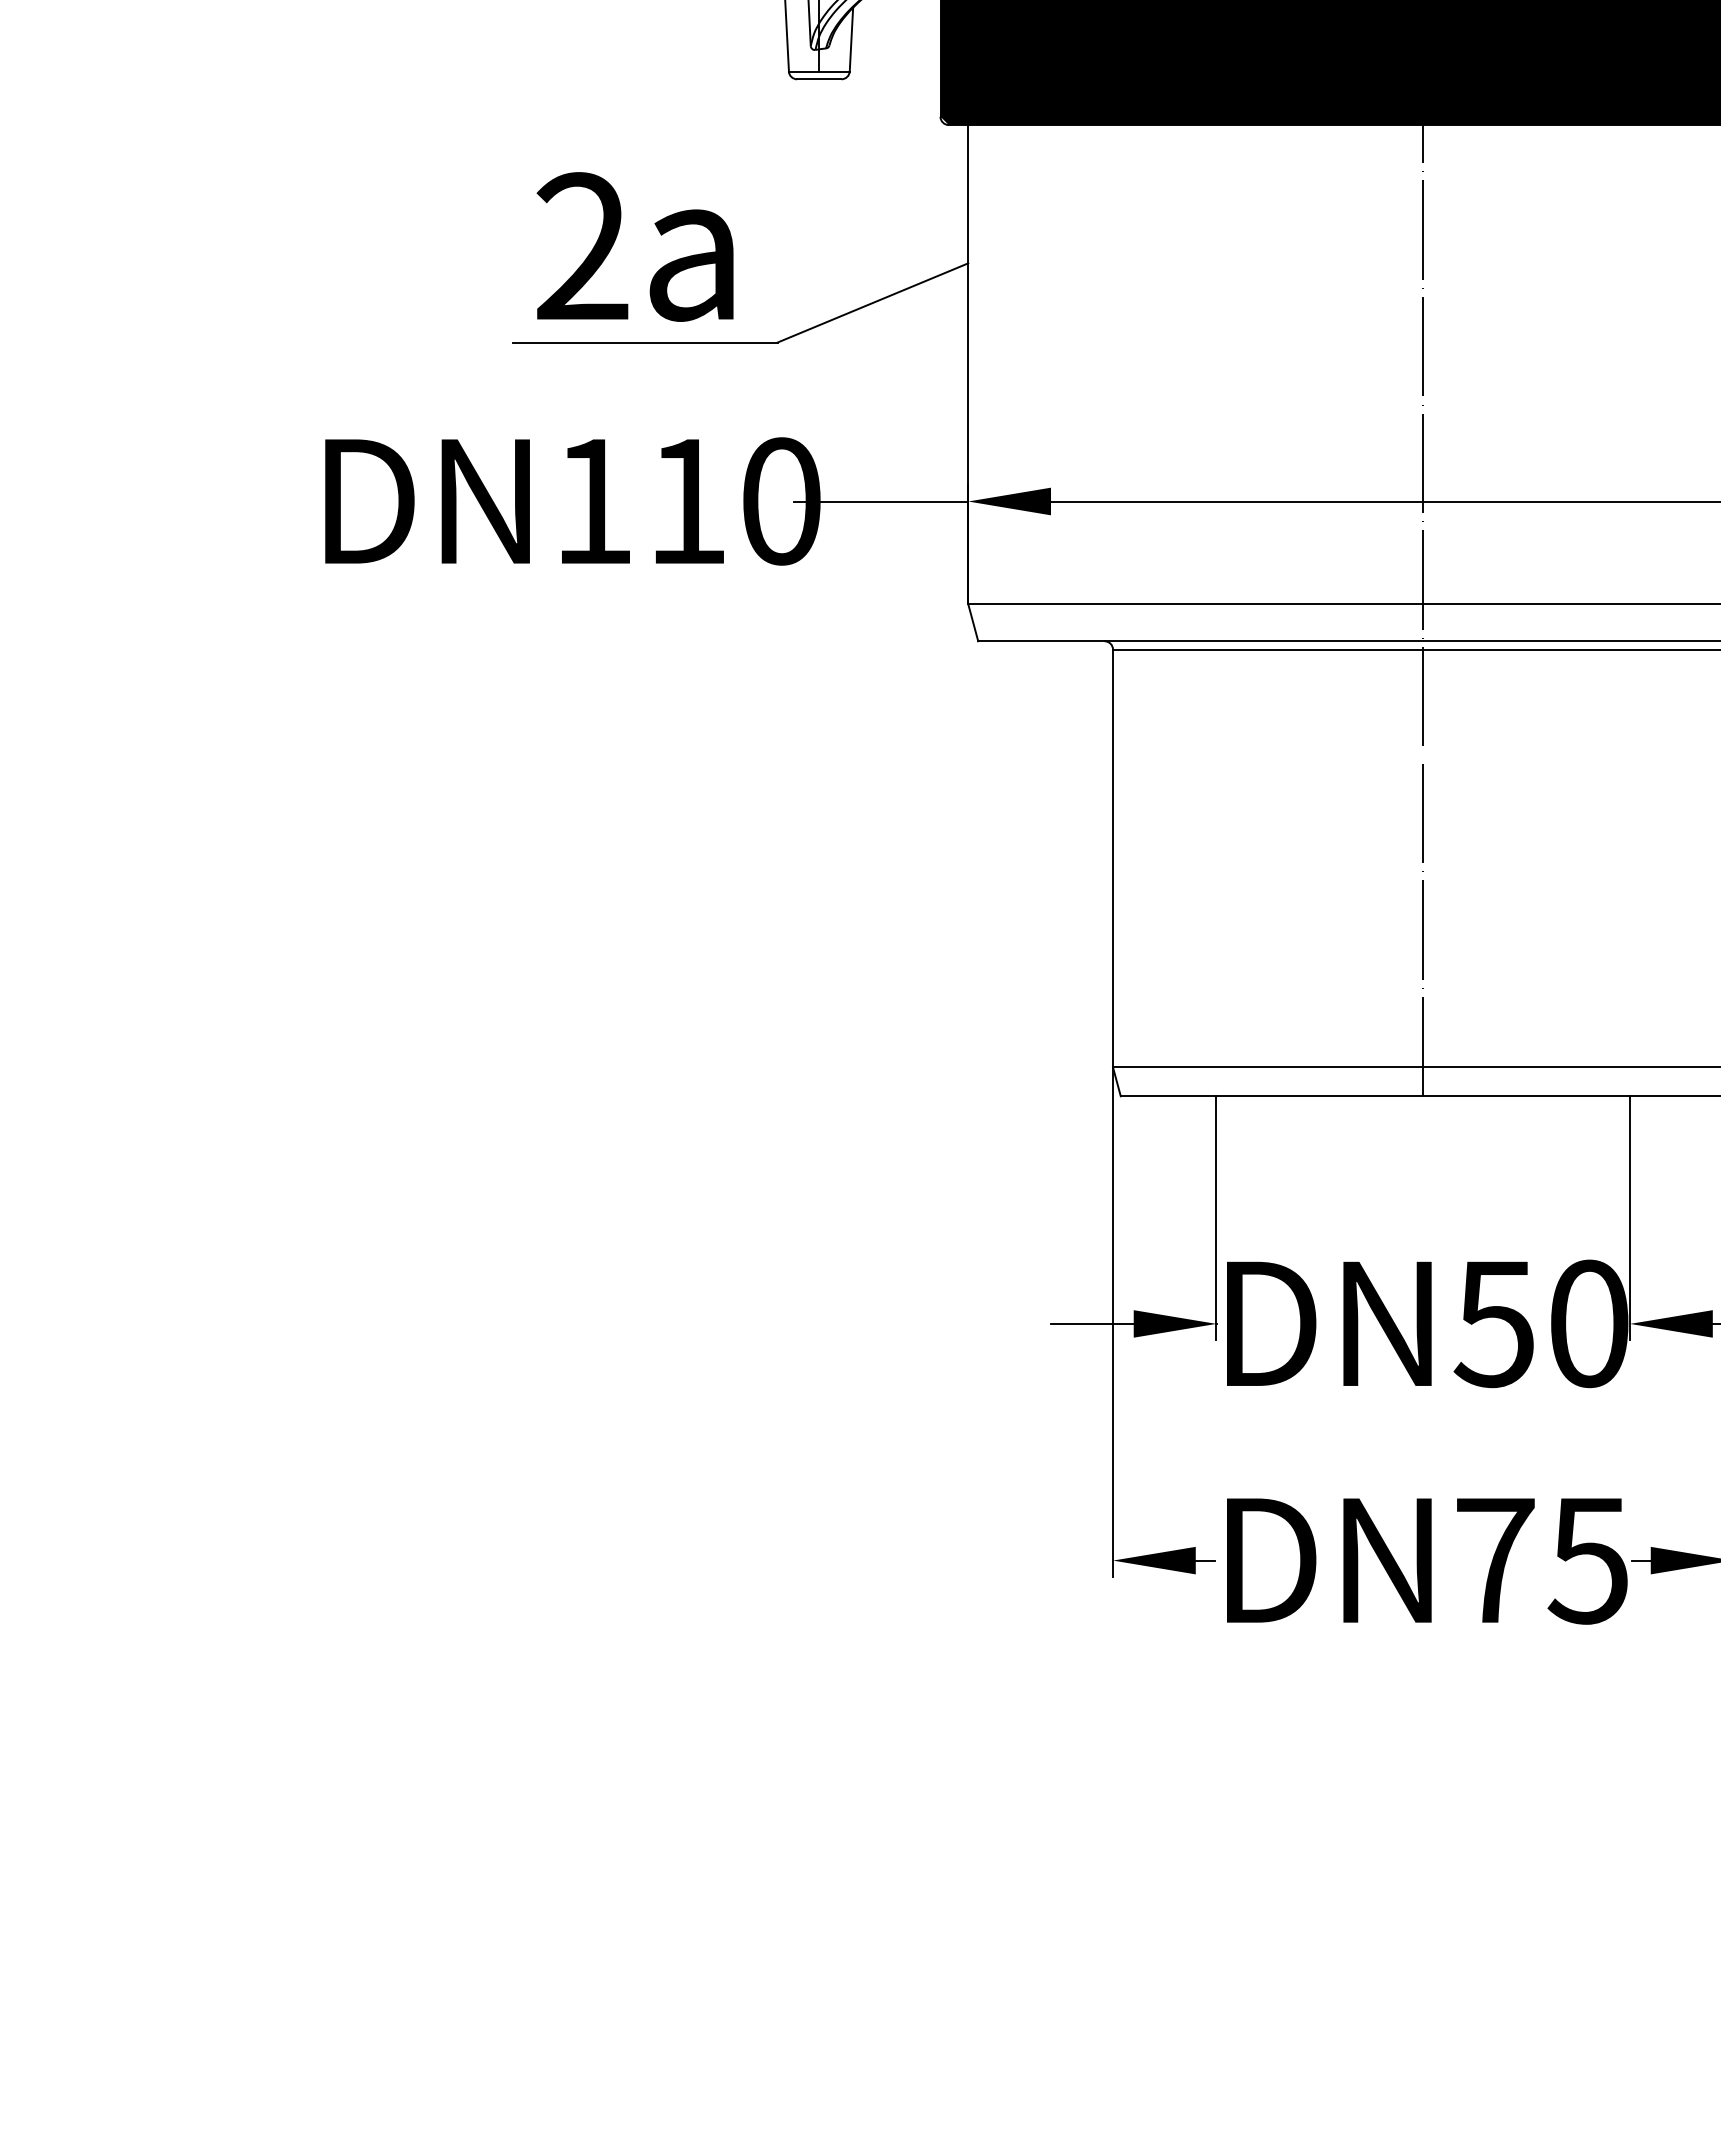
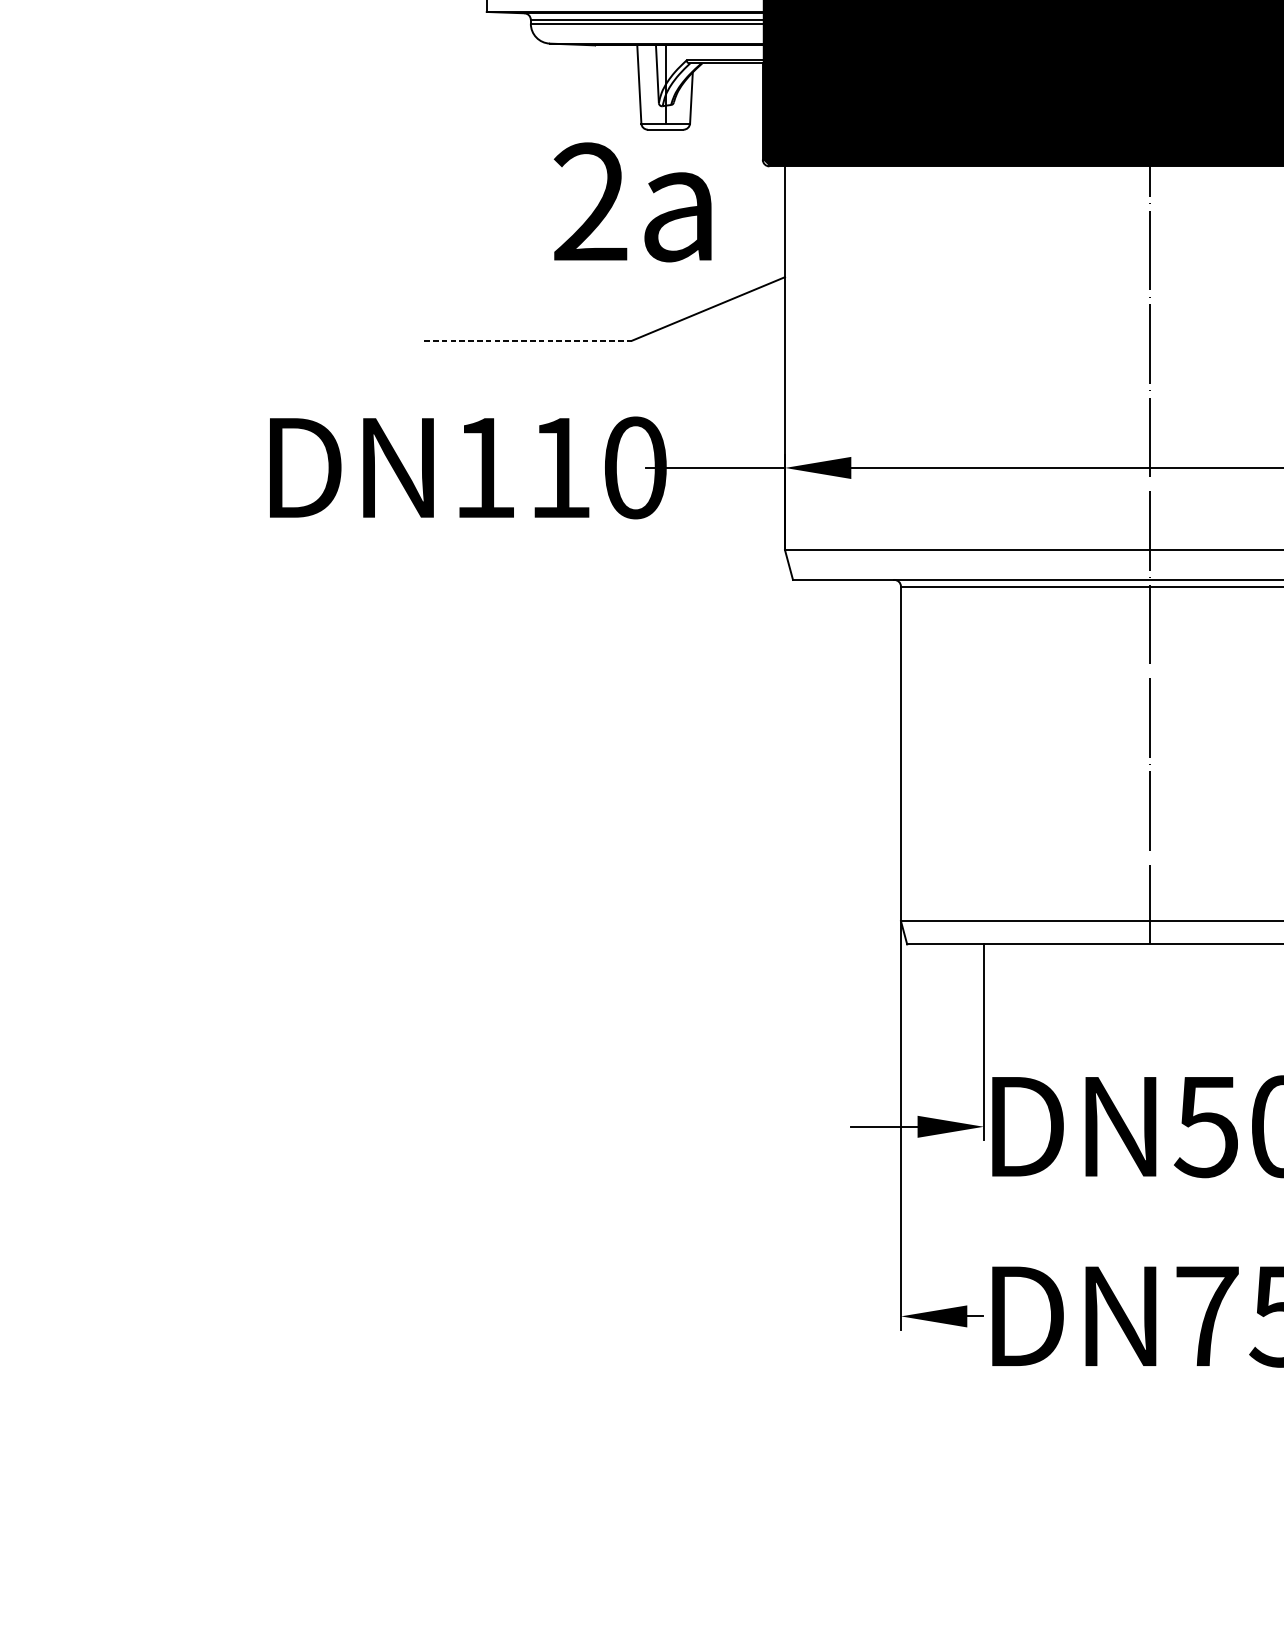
text: (634, 246) -> (632, 201), moved
line: (645, 342) -> (526, 340), solid -> dashed

